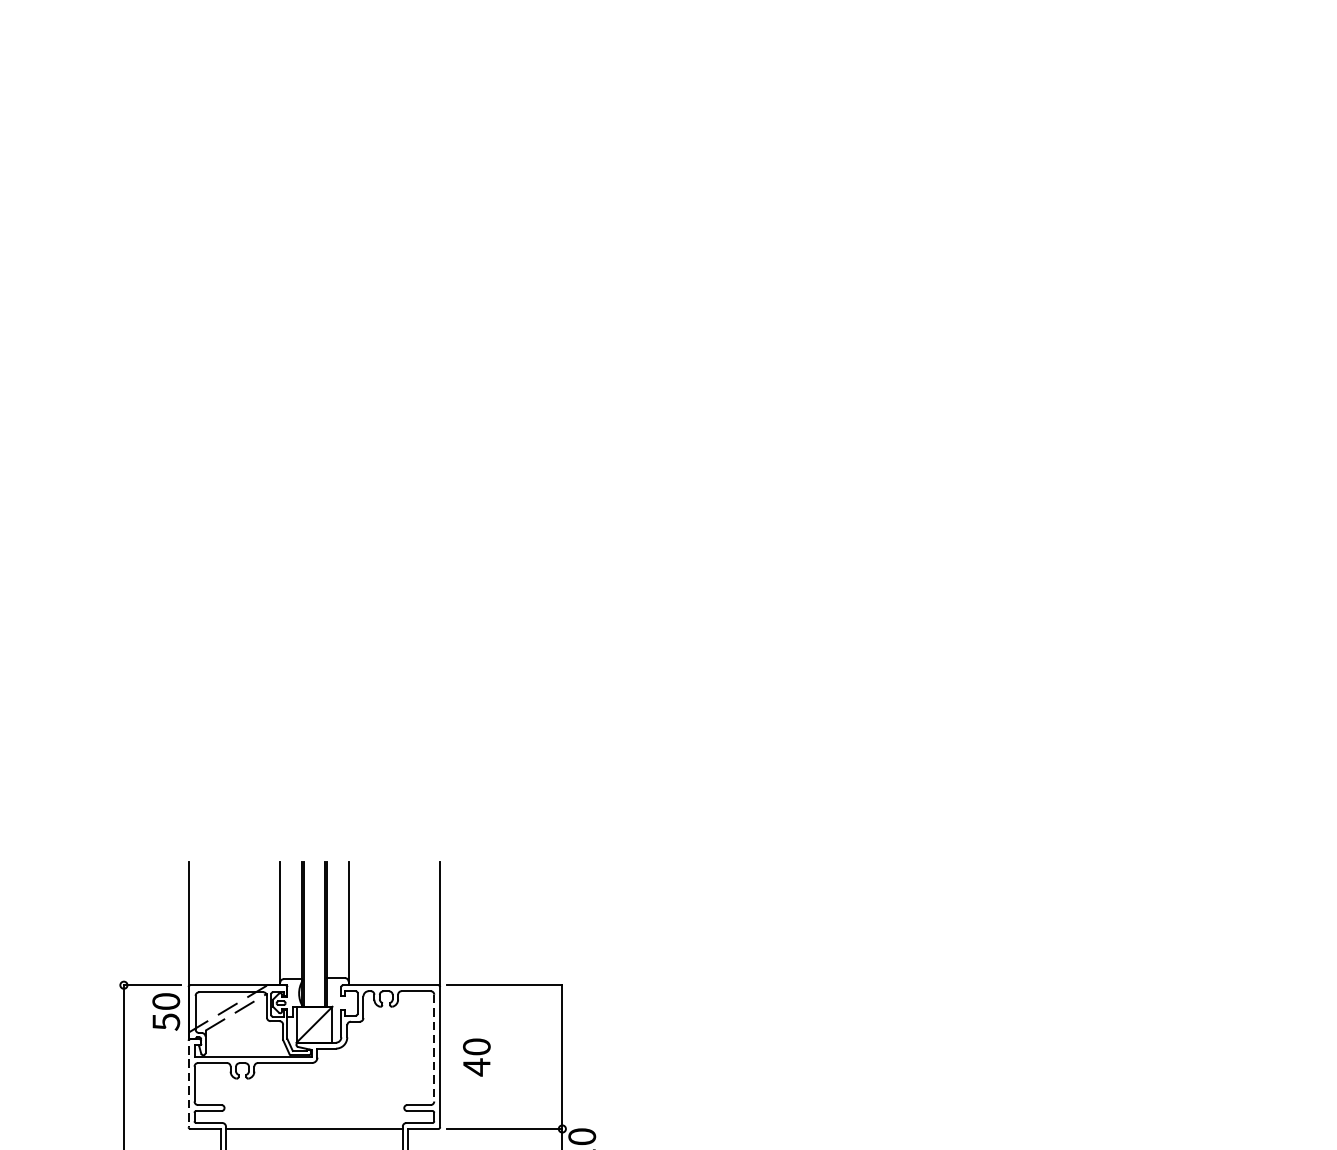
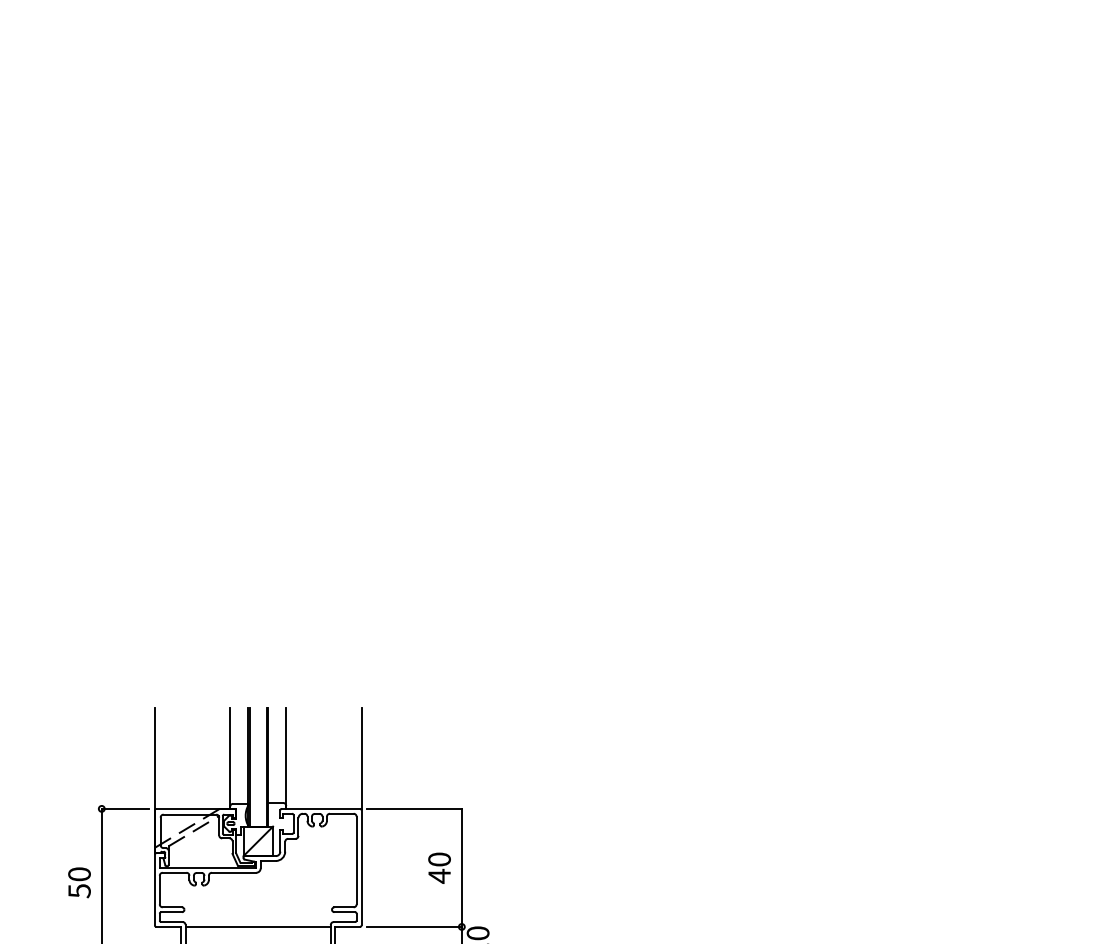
text: (166, 1011) -> (79, 882), moved
line: (434, 1048) -> (356, 860), dashed -> solid
text: (476, 1056) -> (439, 867), moved
line: (188, 1079) -> (154, 886), dashed -> solid

